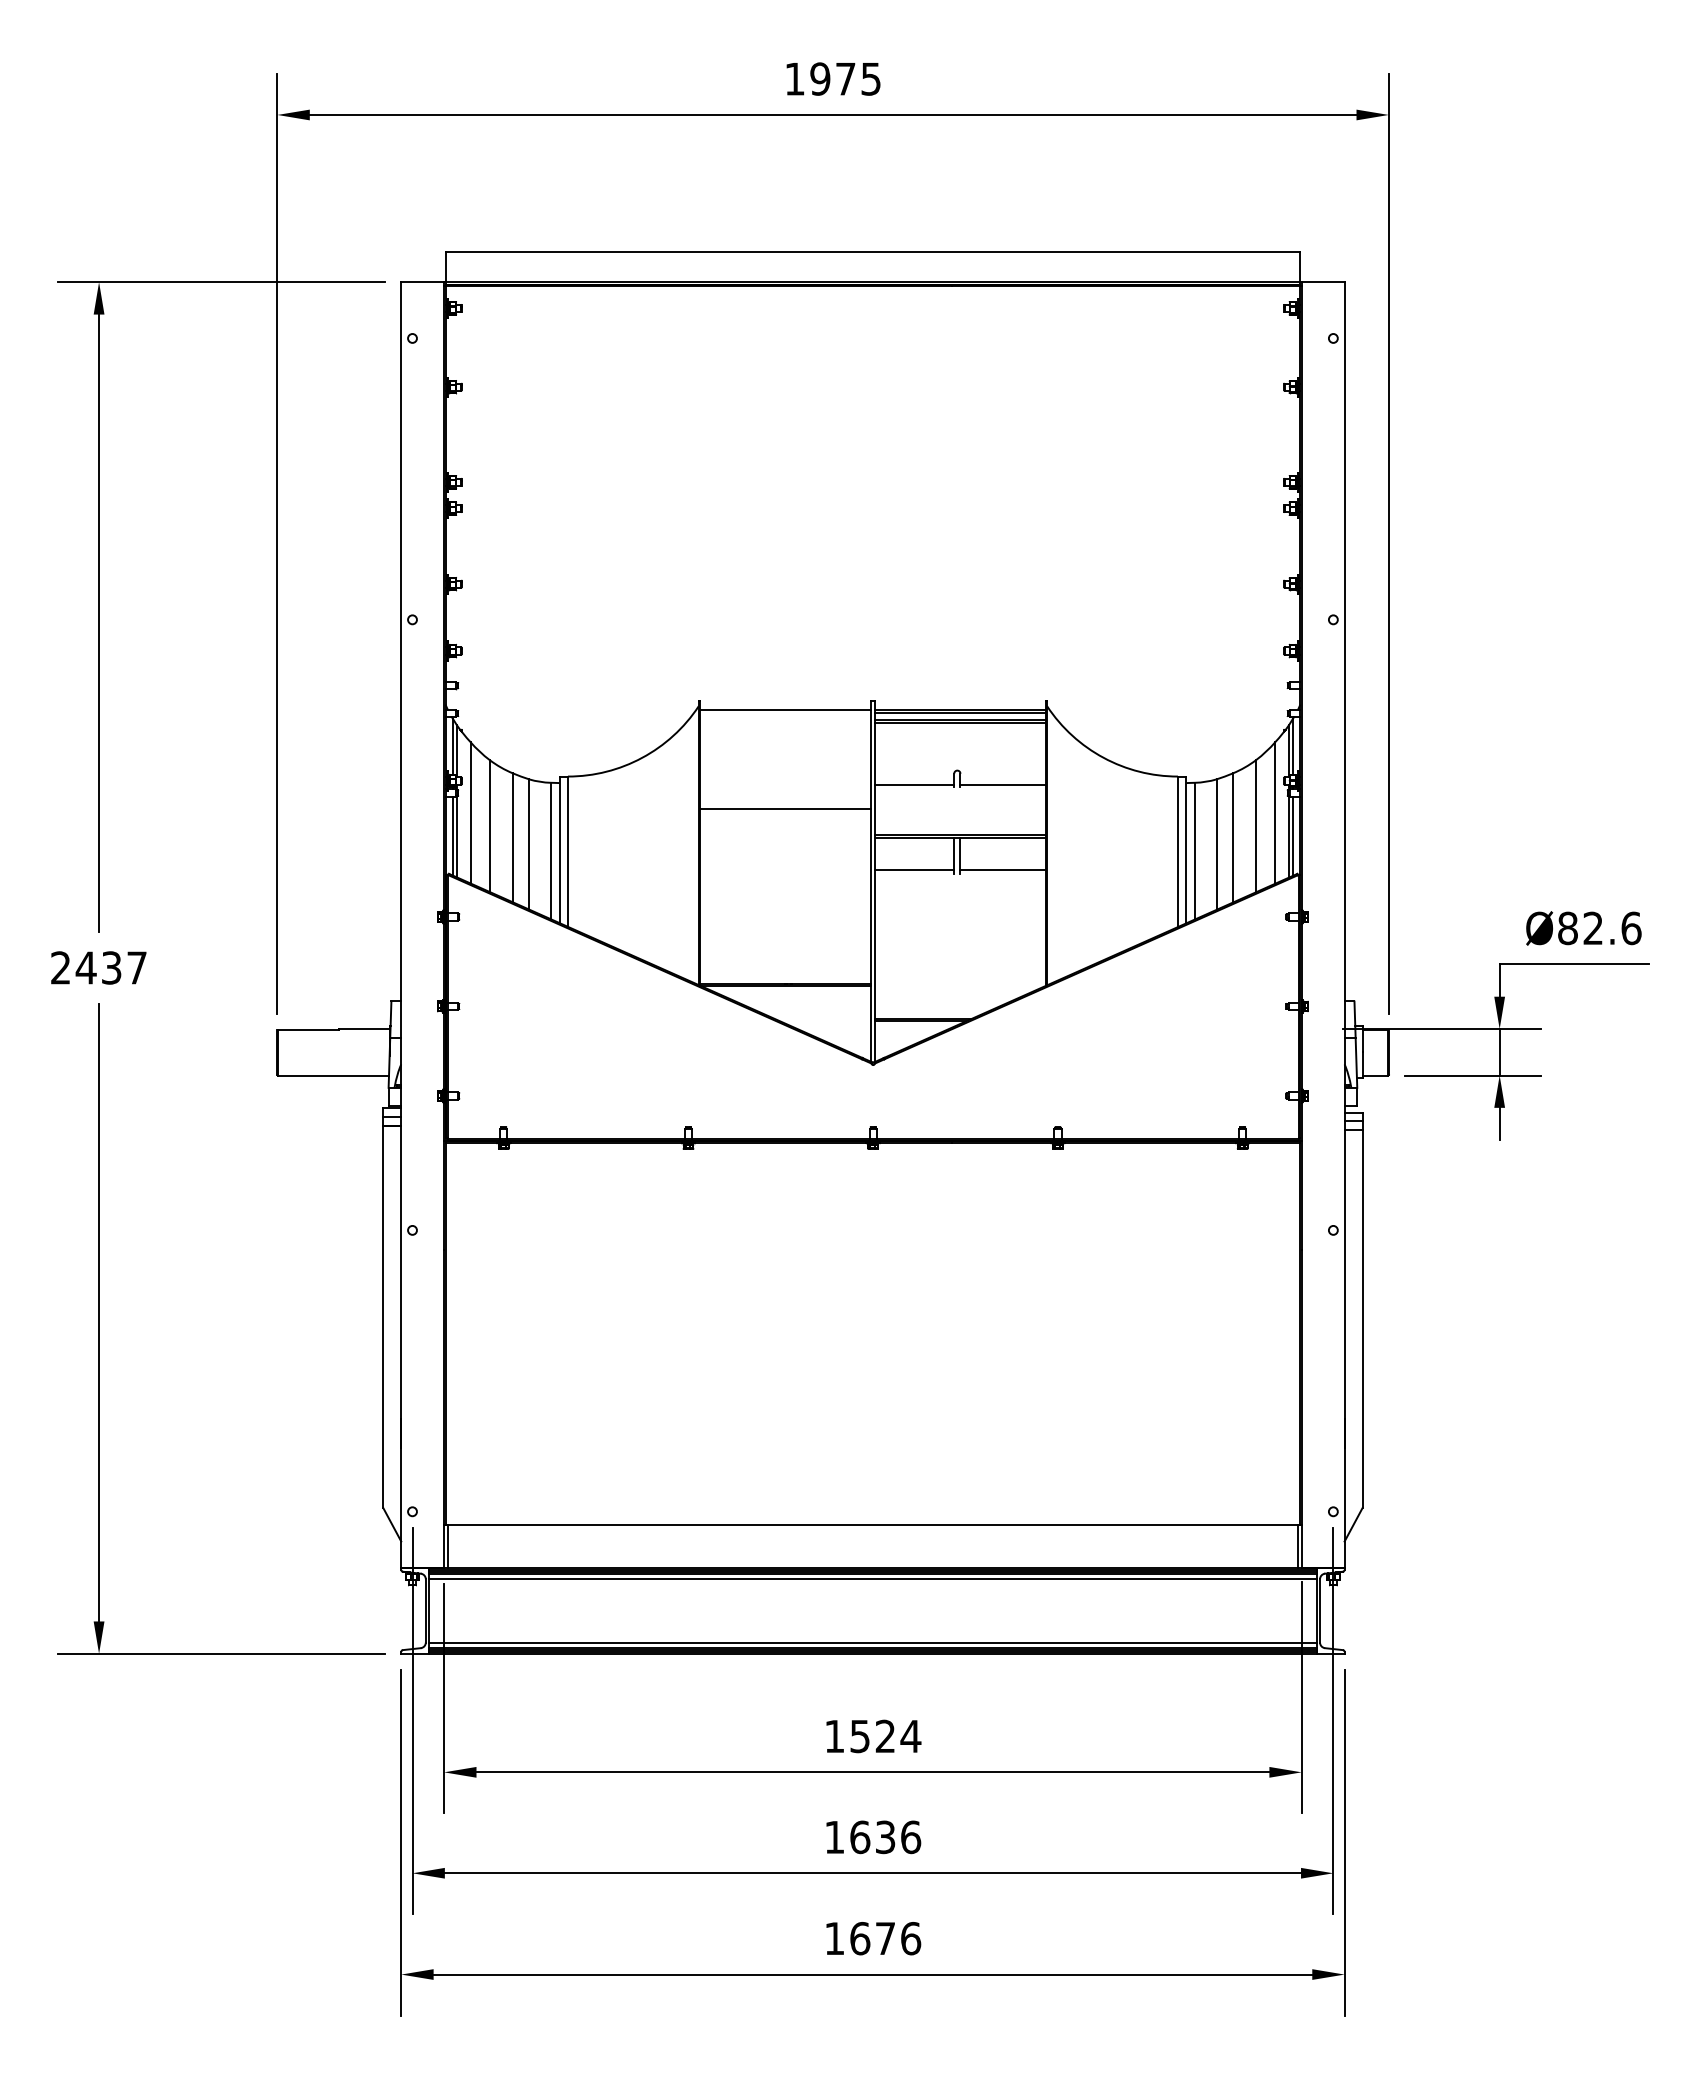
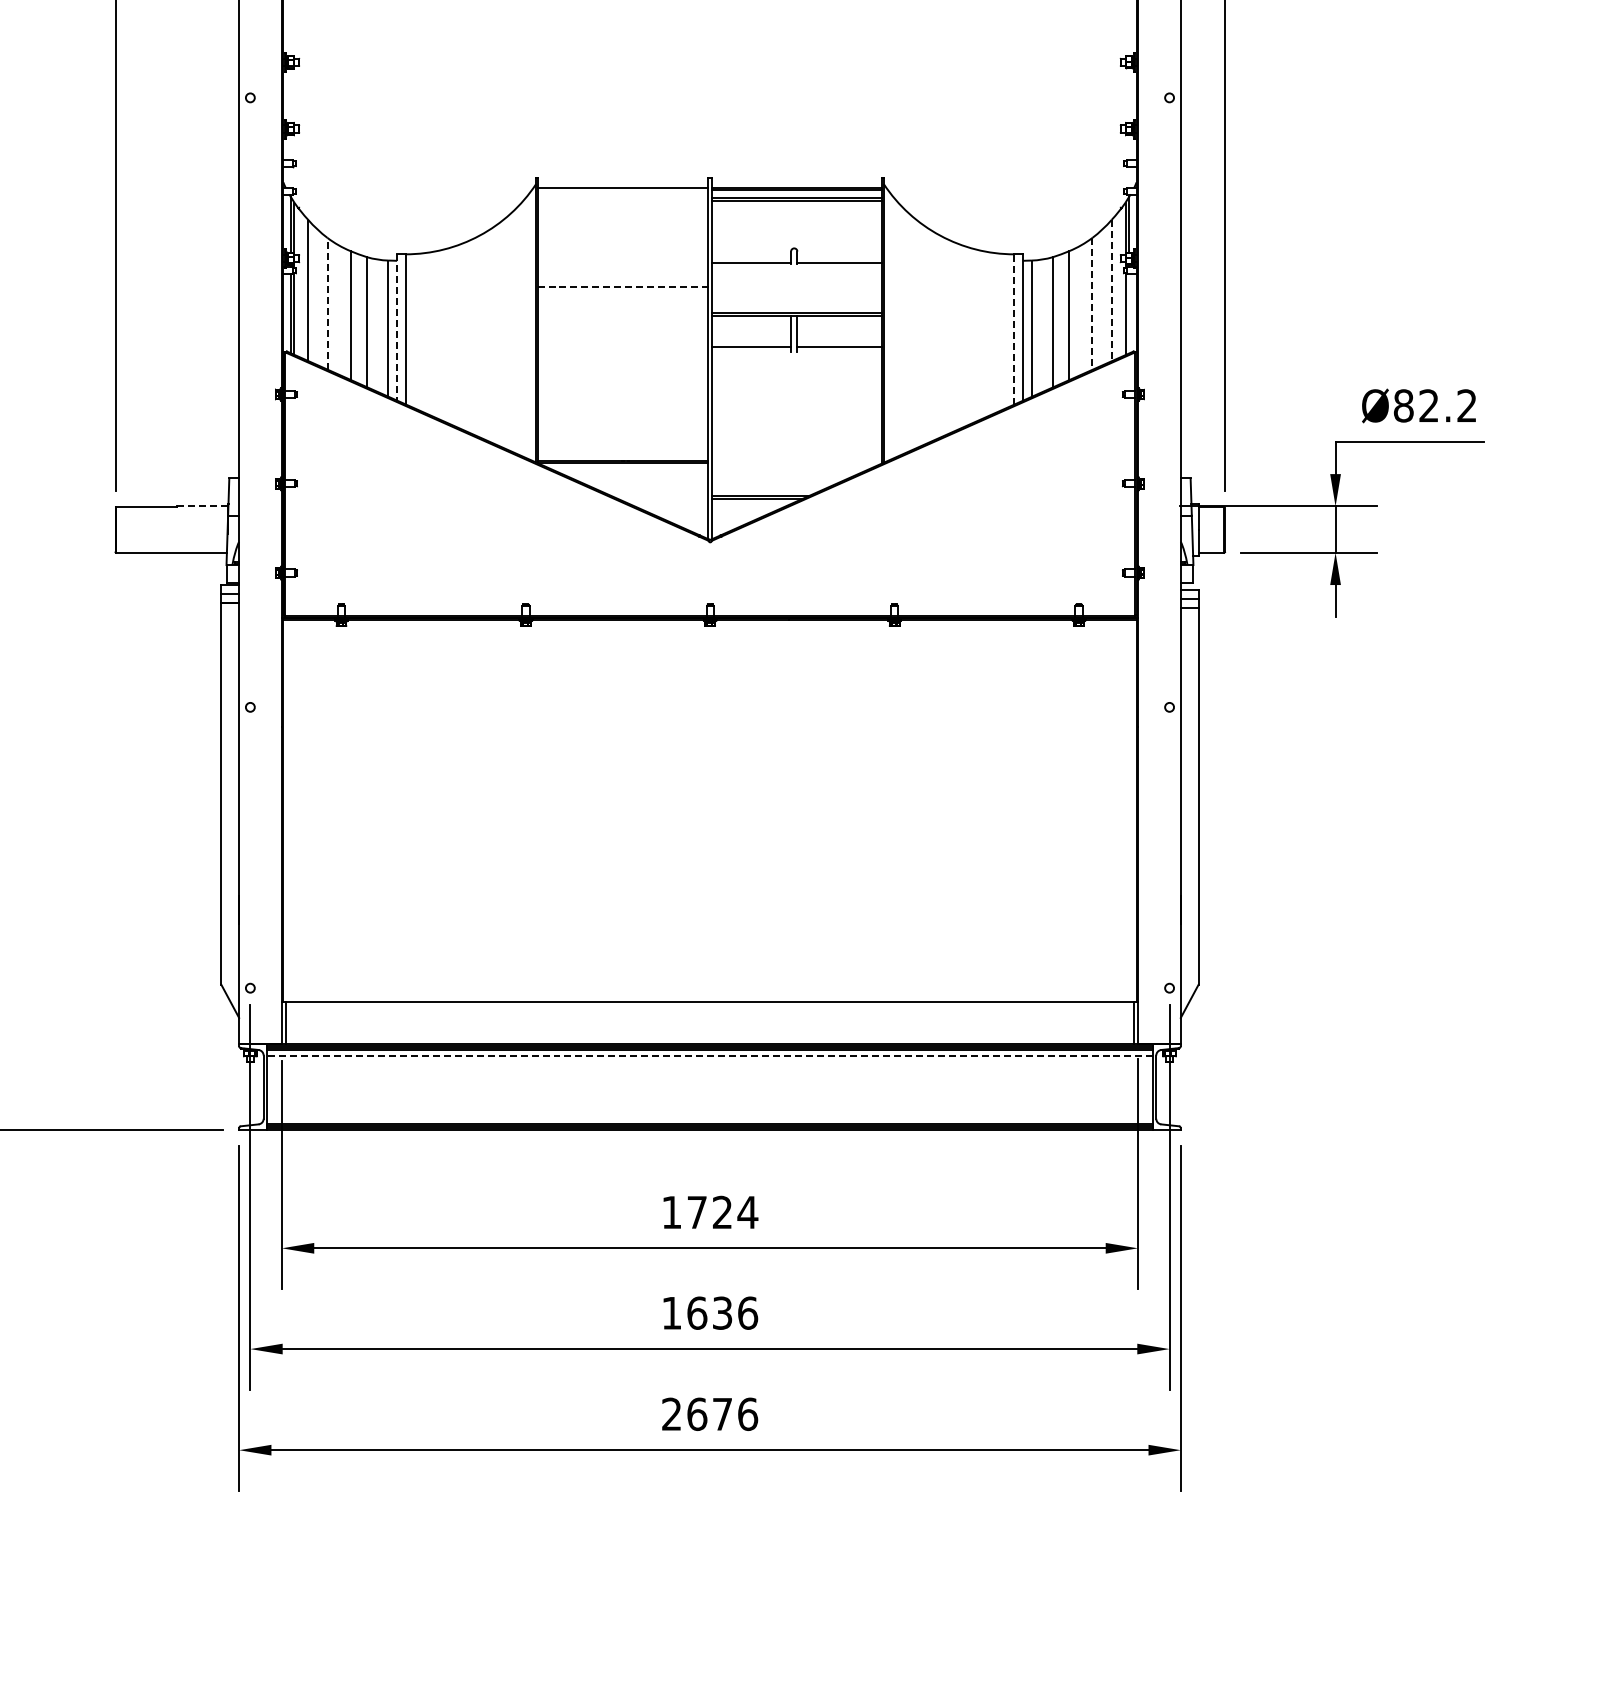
line: (785, 809) -> (622, 287), solid -> dashed
line: (1275, 812) -> (1111, 290), solid -> dashed
line: (489, 826) -> (327, 304), solid -> dashed
line: (1256, 826) -> (1092, 304), solid -> dashed
line: (1293, 835) -> (1129, 313), removed
line: (559, 850) -> (397, 328), solid -> dashed
line: (1177, 851) -> (1013, 329), solid -> dashed
text: (1631, 928) -> (1467, 406), Ø82.6 -> Ø82.2
line: (364, 1029) -> (202, 506), solid -> dashed
line: (872, 1579) -> (709, 1055), solid -> dashed
line: (872, 1642) -> (709, 1118), removed
text: (859, 1736) -> (696, 1212), 1524 -> 1724
text: (834, 1938) -> (671, 1414), 1676 -> 2676

